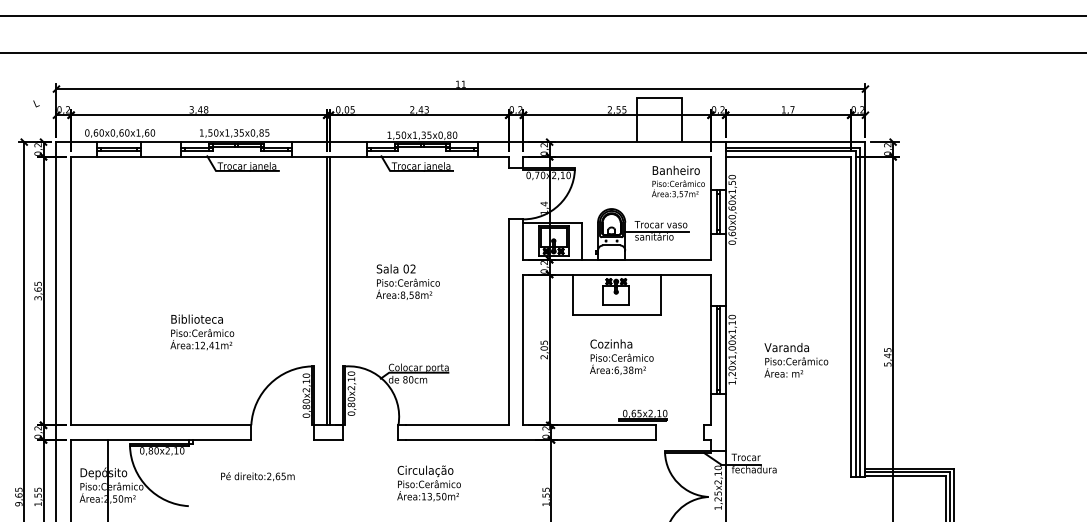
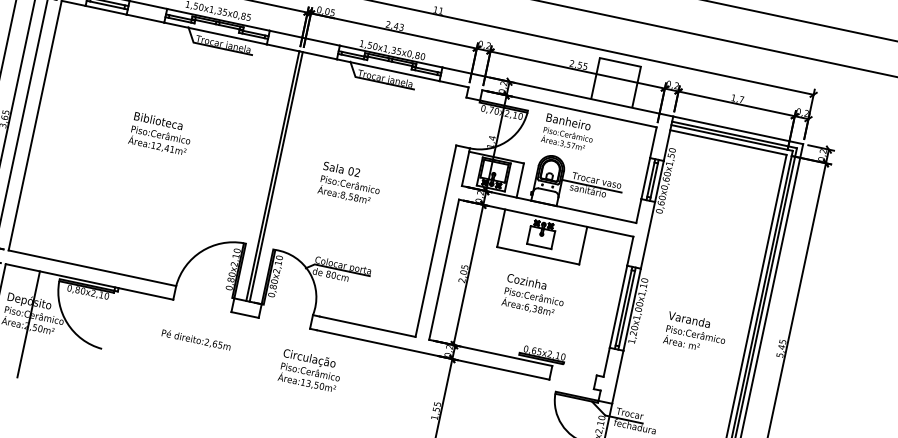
text: (678, 181) -> (568, 132), moved
text: (202, 332) -> (160, 134), moved
text: (257, 476) -> (195, 340), moved
text: (428, 483) -> (309, 371), moved

